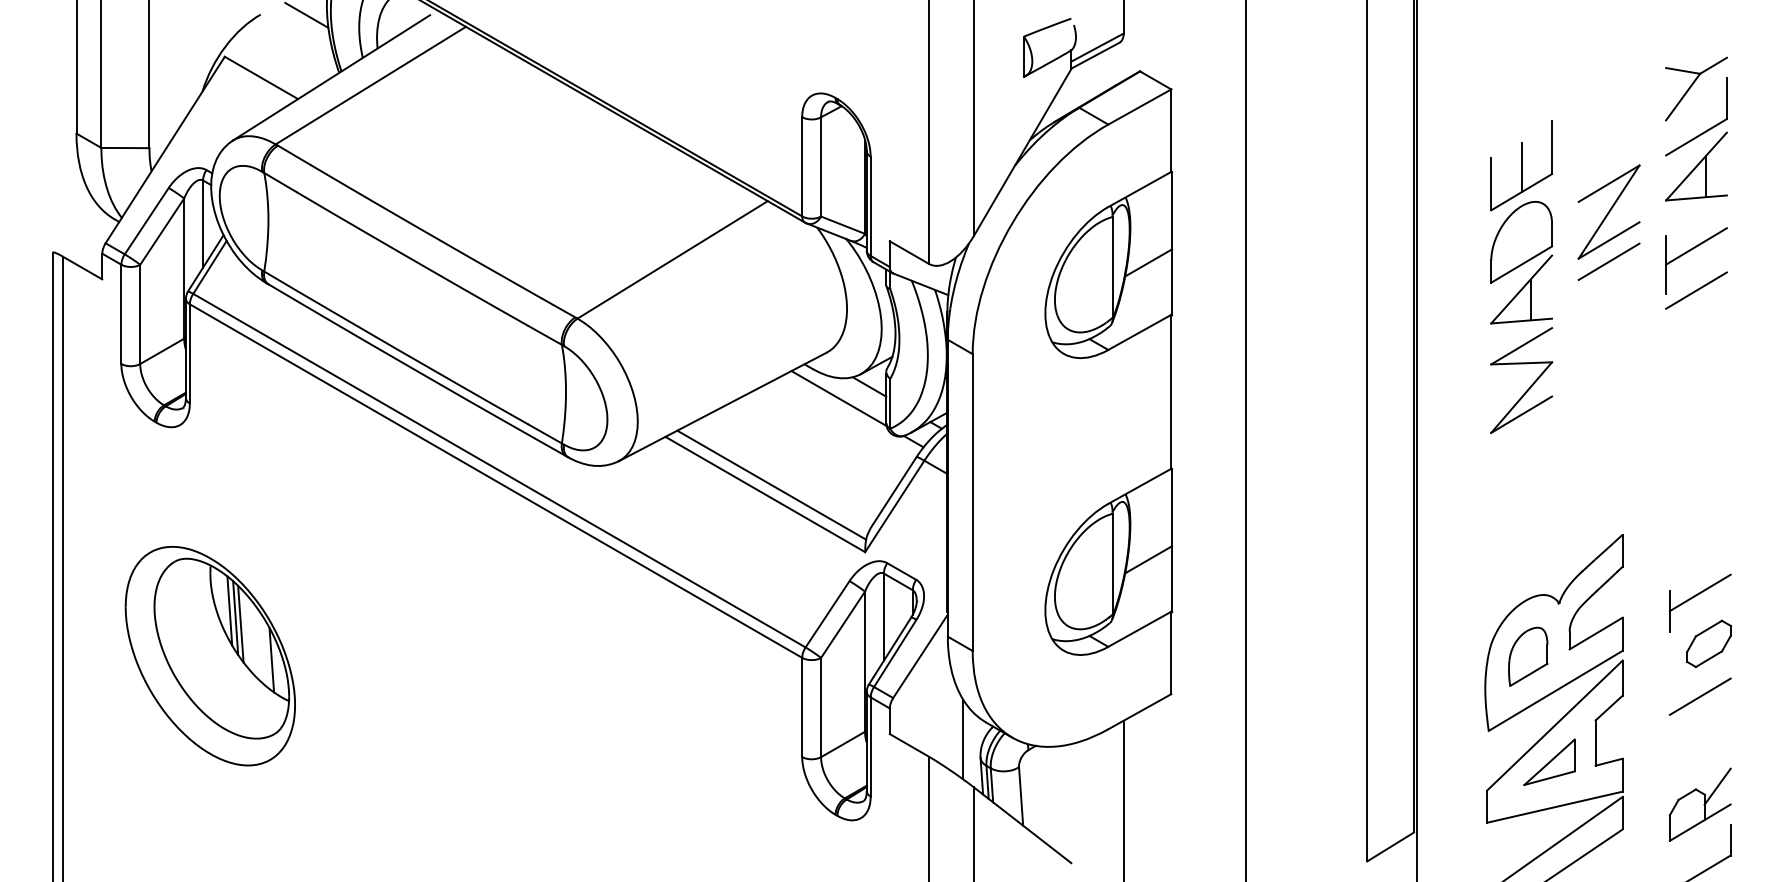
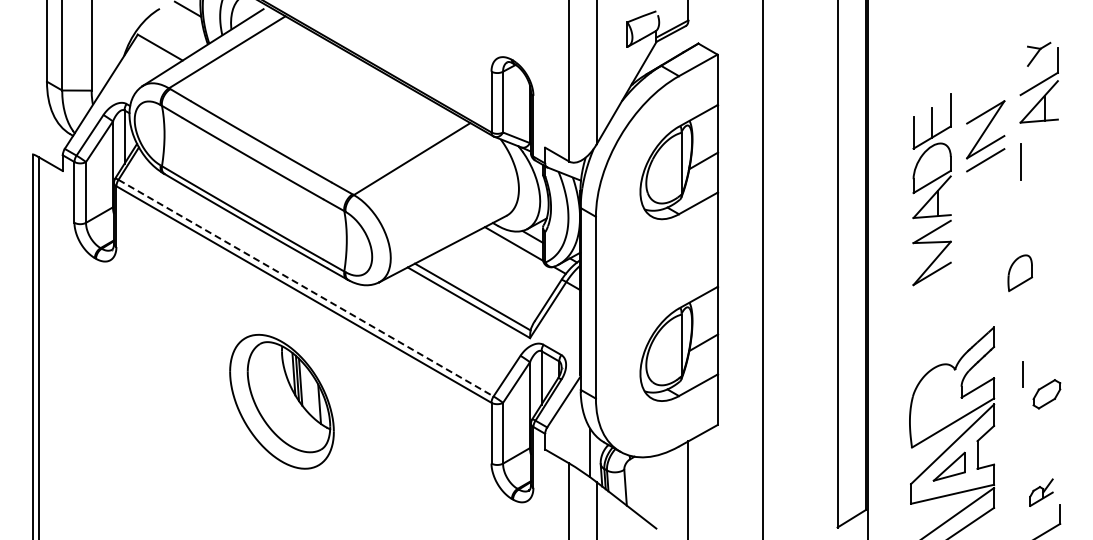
part: (1695, 89) -> (1038, 54), size x0.6
line: (1695, 245) -> (1038, 150), removed
part: (1520, 276) -> (931, 189), moved
line: (1695, 289) -> (1038, 177), removed
line: (500, 471) -> (306, 288), solid -> dashed
line: (1700, 592) -> (1041, 362), removed
part: (209, 655) -> (281, 401), moved
part: (1527, 655) -> (1019, 272), moved
line: (1700, 696) -> (1041, 426), removed
part: (1700, 804) -> (1041, 492), size x0.6

